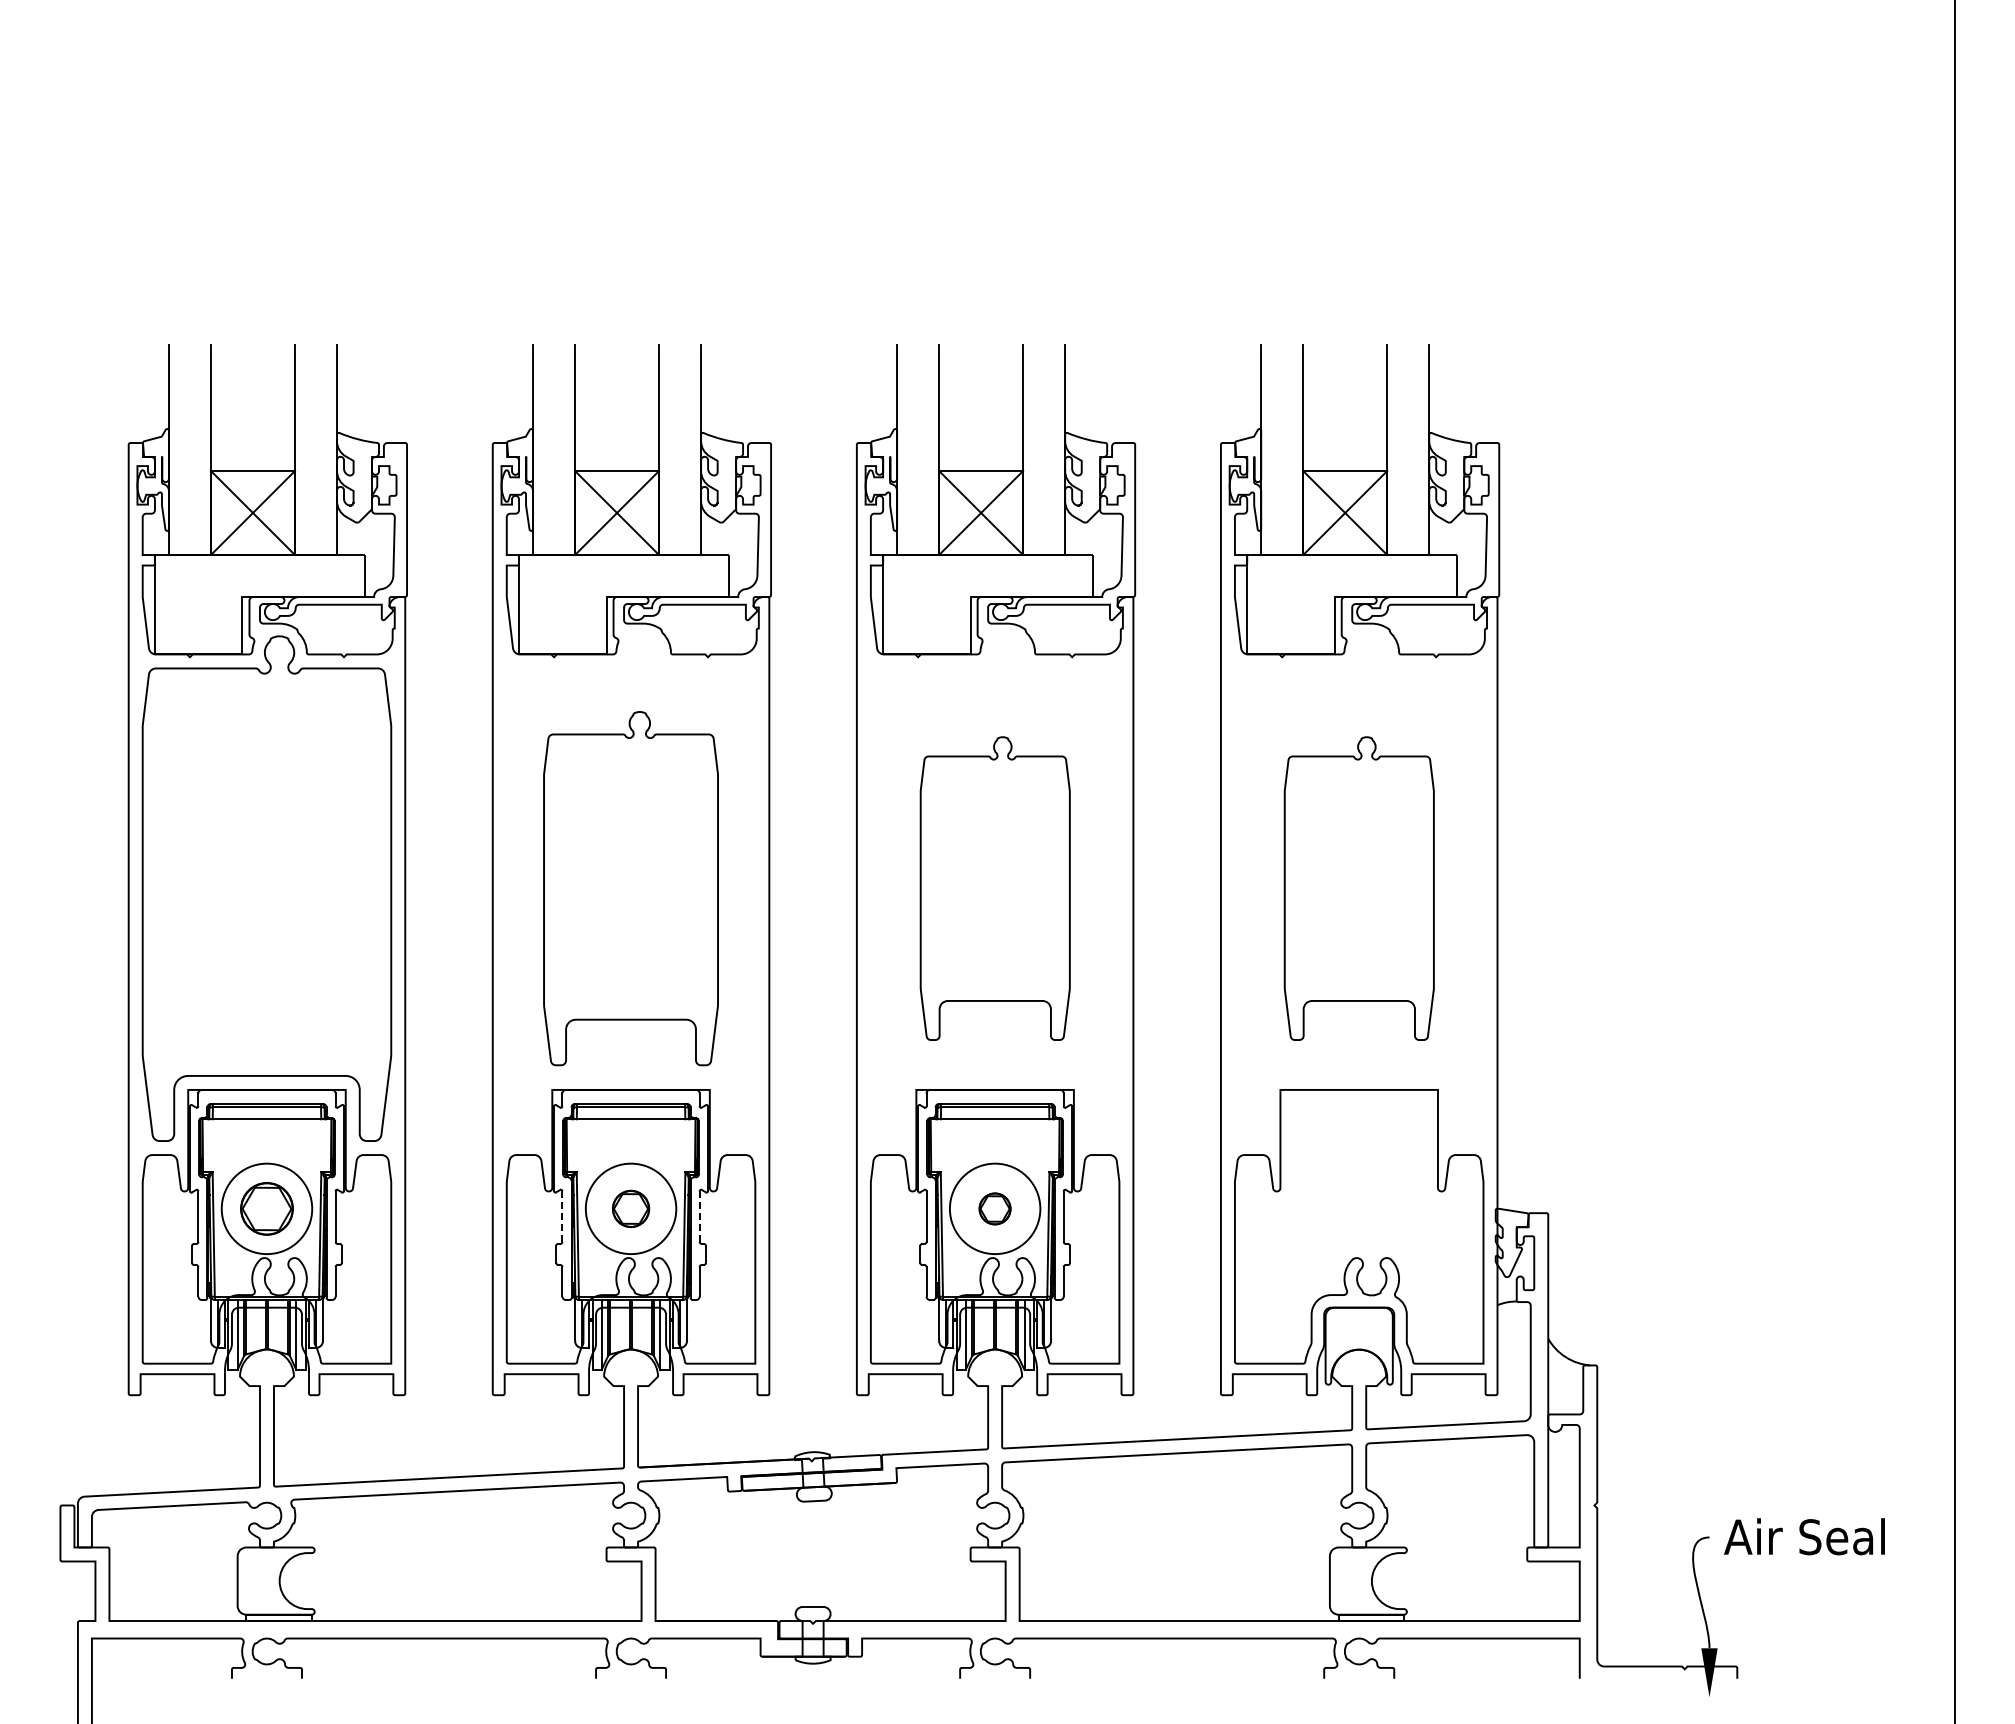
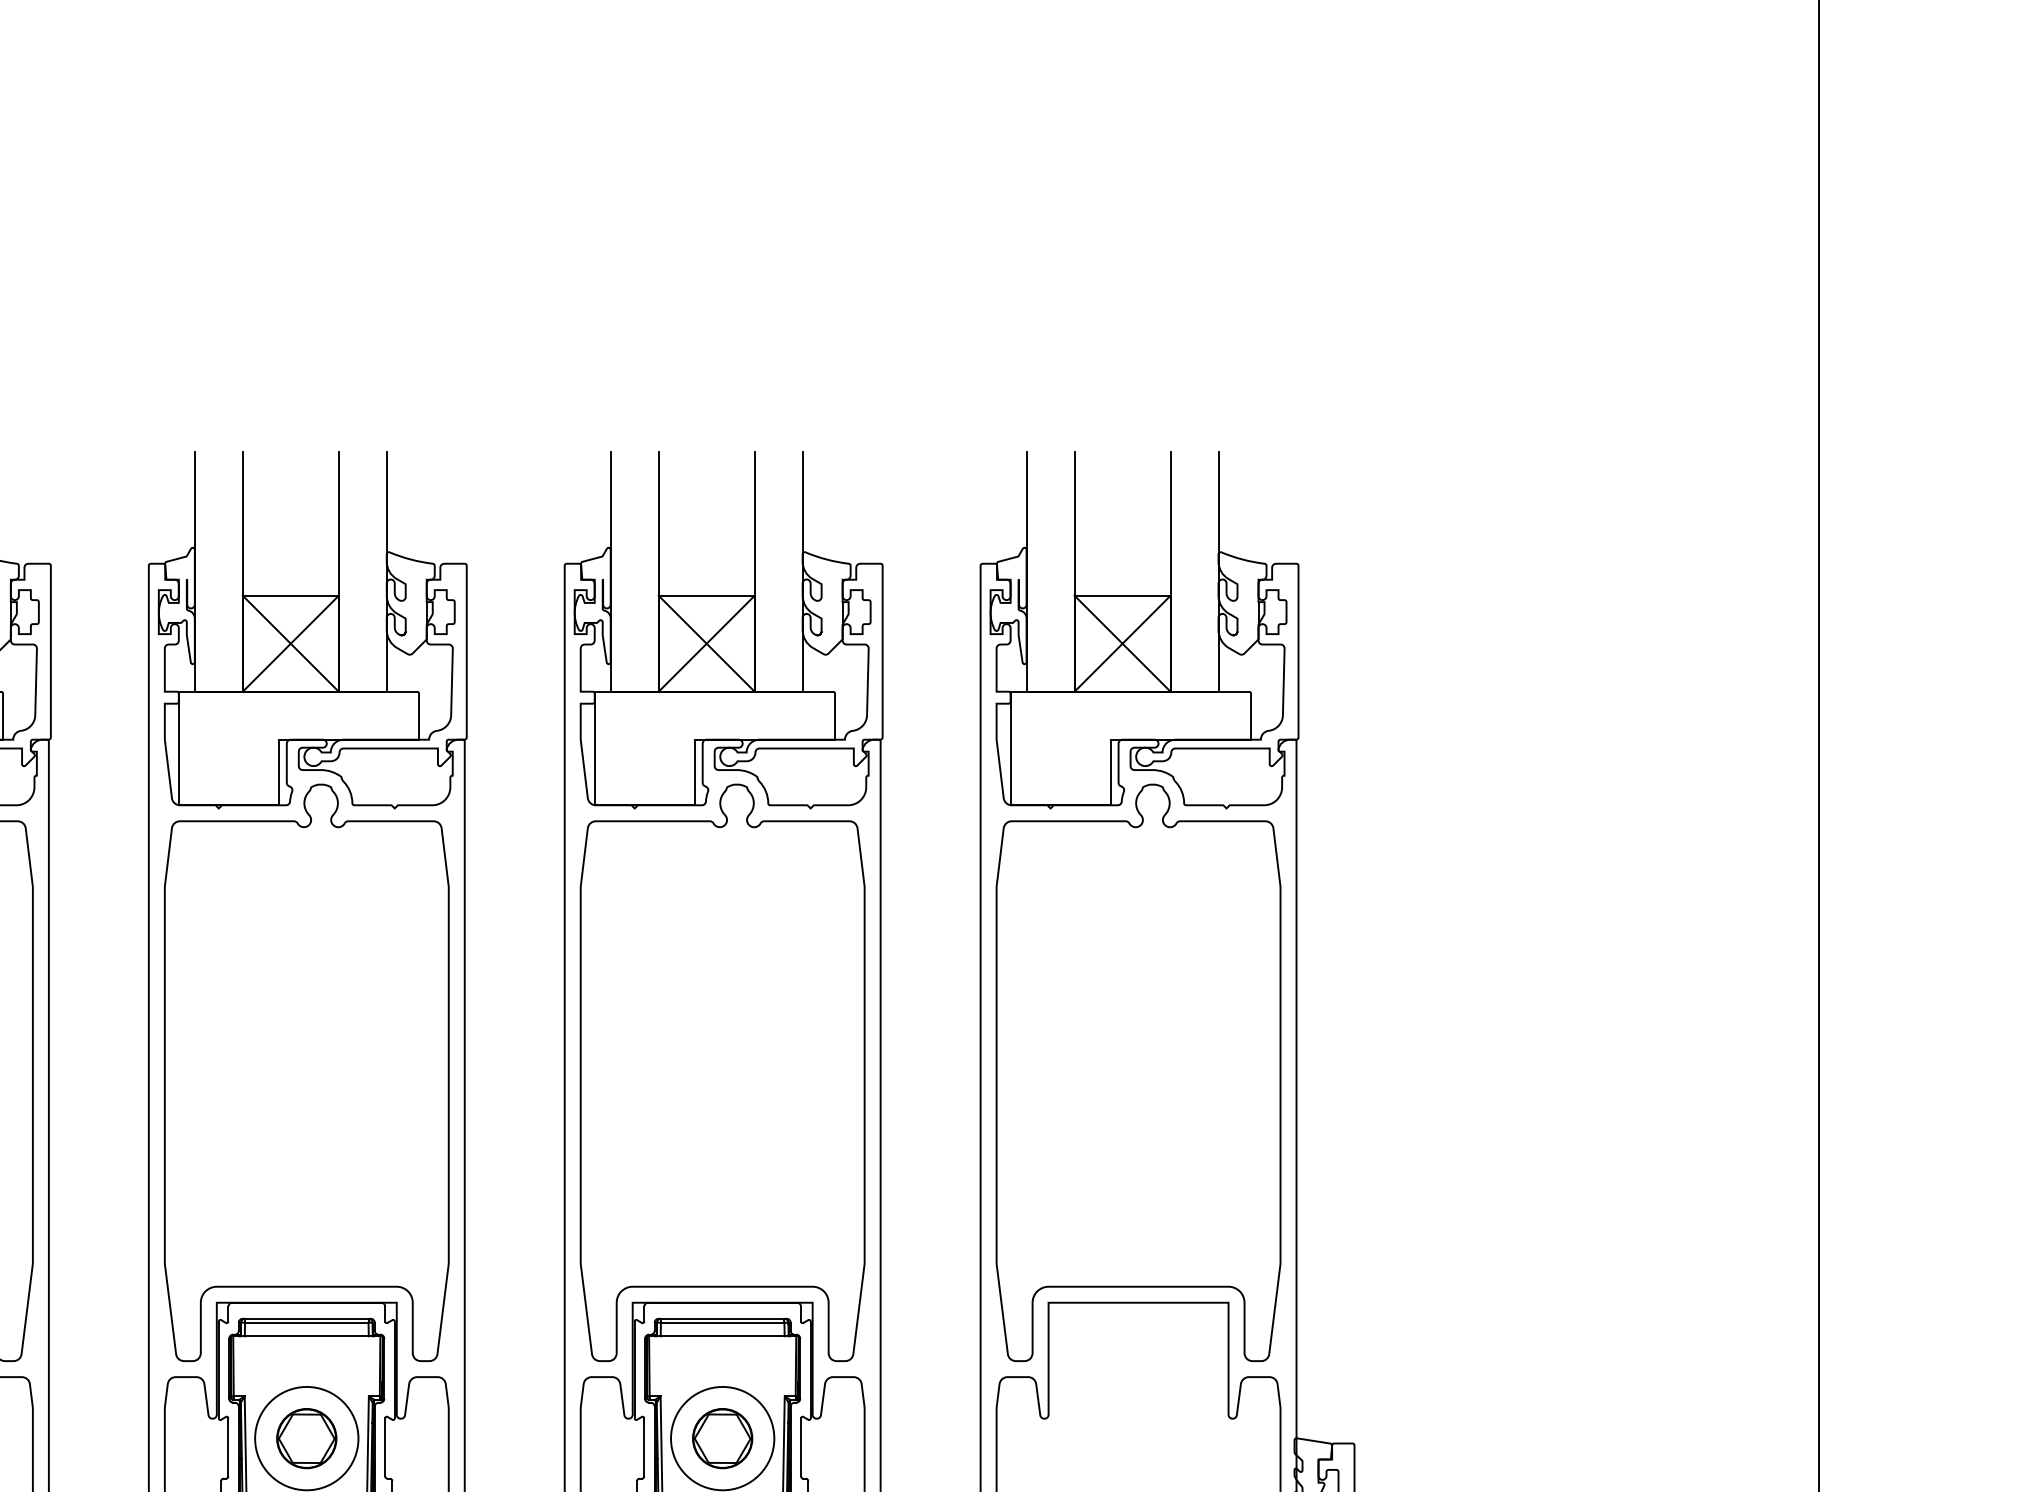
part: (630, 888) -> (306, 1072), size x1.43
part: (995, 888) -> (723, 1072), size x1.67
part: (1359, 888) -> (1138, 1072), size x1.67
part: (630, 1208) -> (306, 1438), size x1.43
part: (994, 1208) -> (721, 1438), size x1.67
line: (699, 1216) -> (384, 1447), dashed -> solid
line: (562, 1217) -> (228, 1448), dashed -> solid

